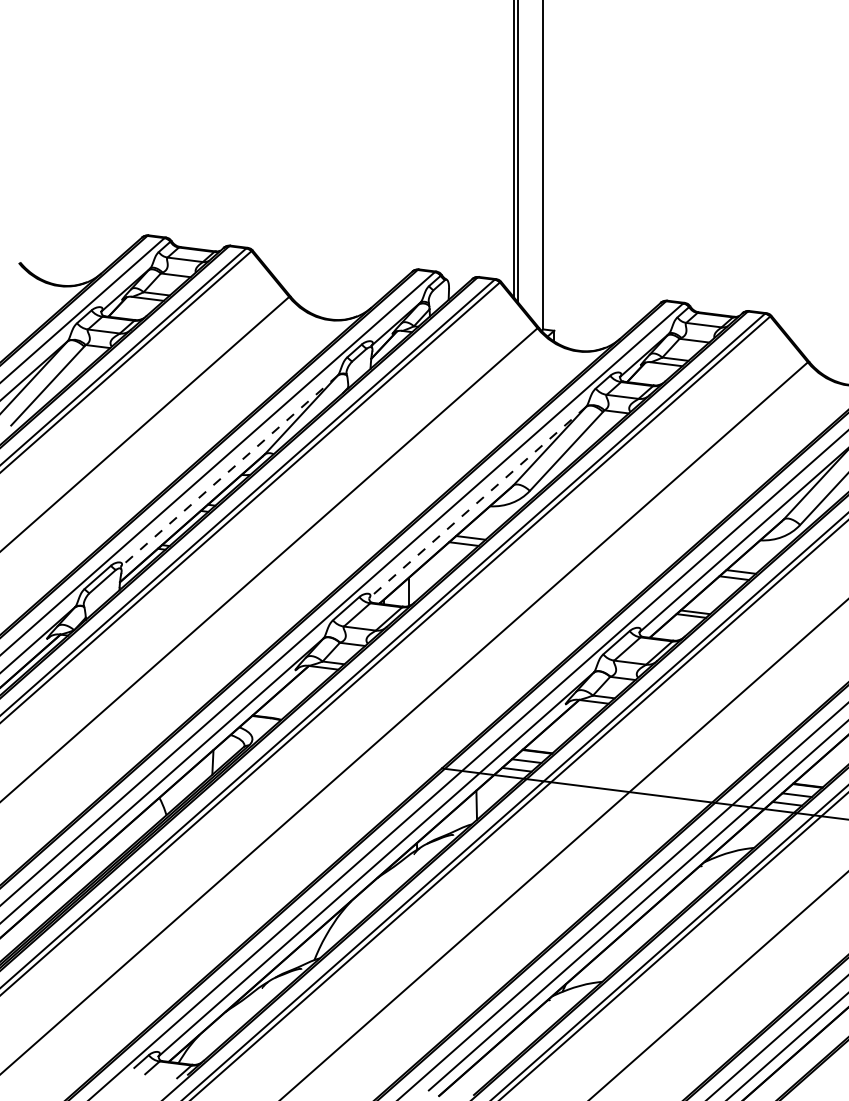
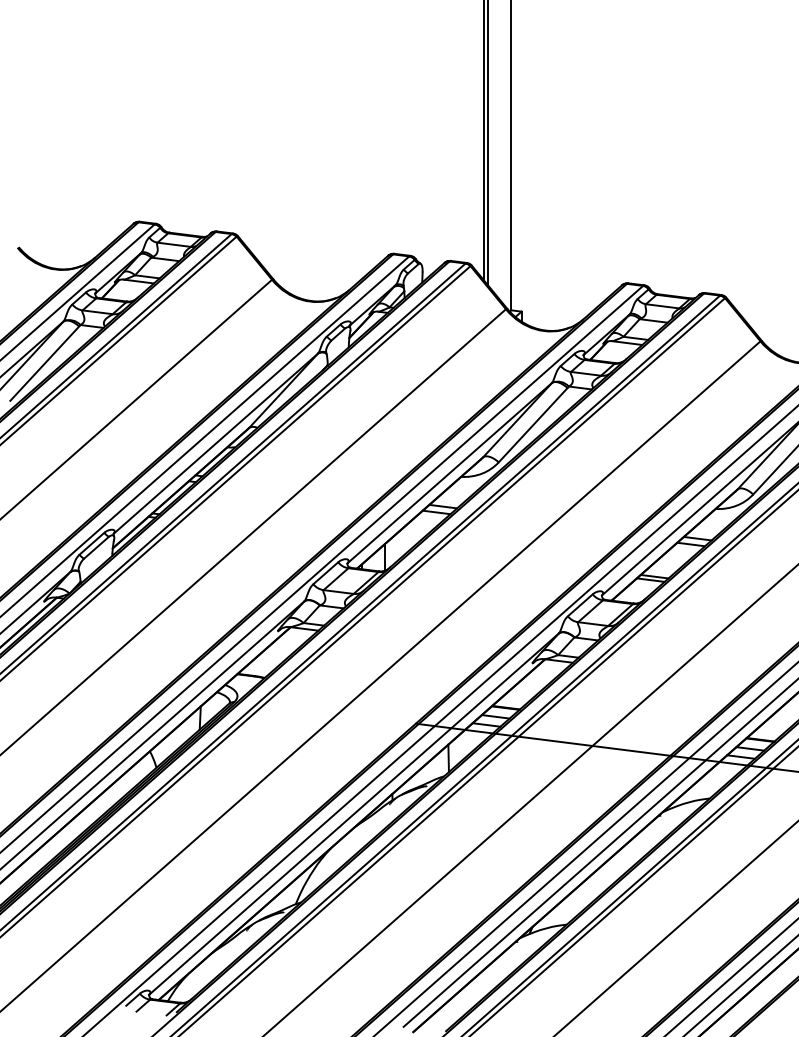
line: (229, 471) -> (215, 444), dashed -> solid
line: (477, 502) -> (449, 473), dashed -> solid

